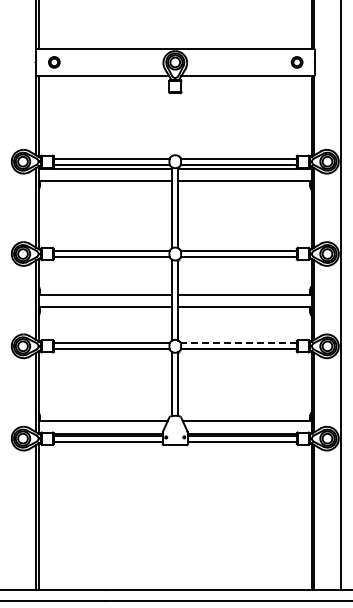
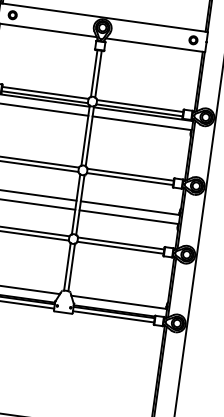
line: (172, 124) -> (94, 73), added
line: (178, 124) -> (98, 74), added
line: (238, 343) -> (120, 243), dashed -> solid

